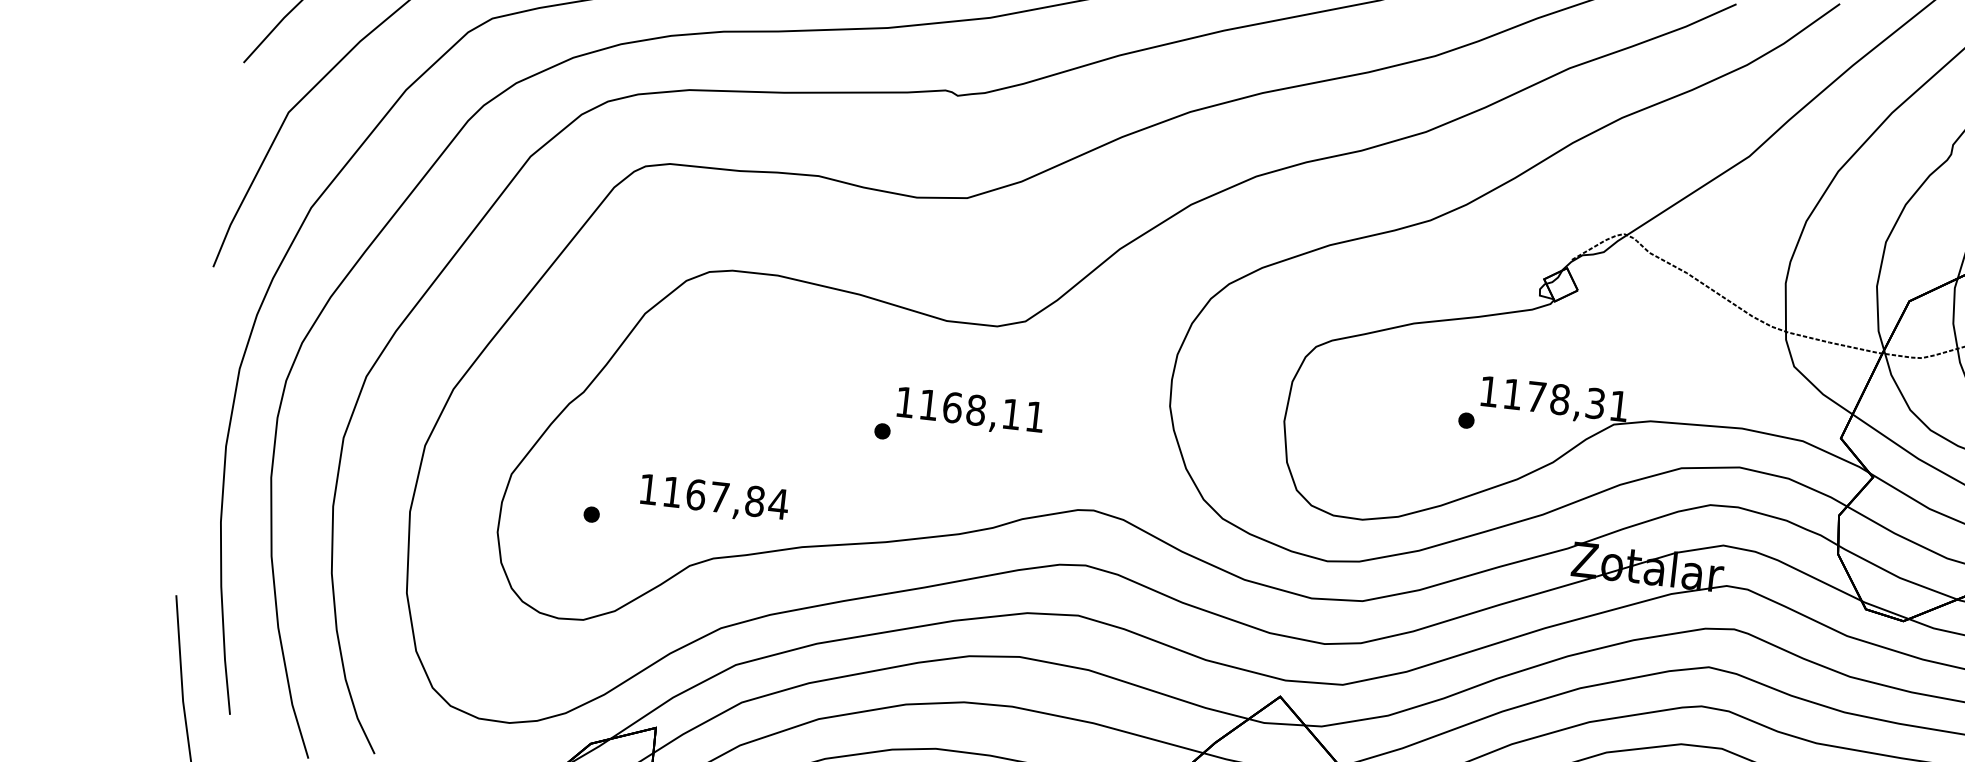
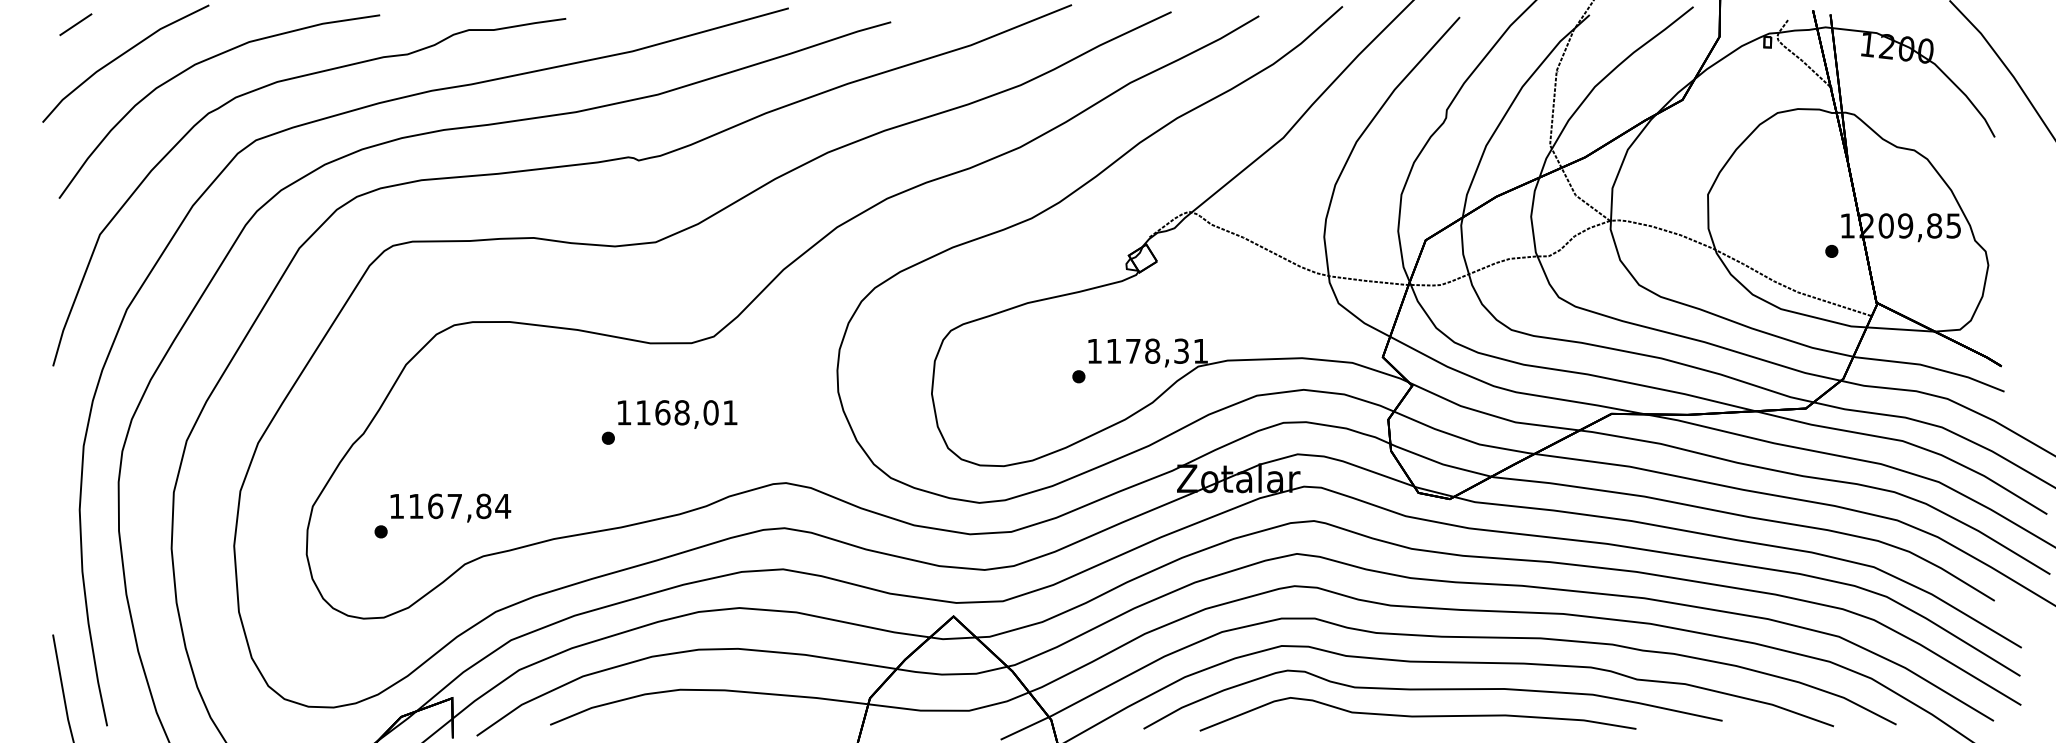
text: (1010, 413) -> (710, 412), 1168,11 -> 1168,01
text: (714, 498) -> (450, 507), moved

